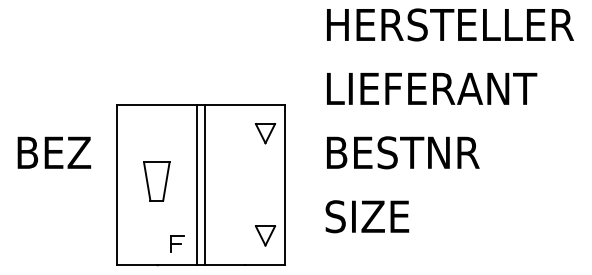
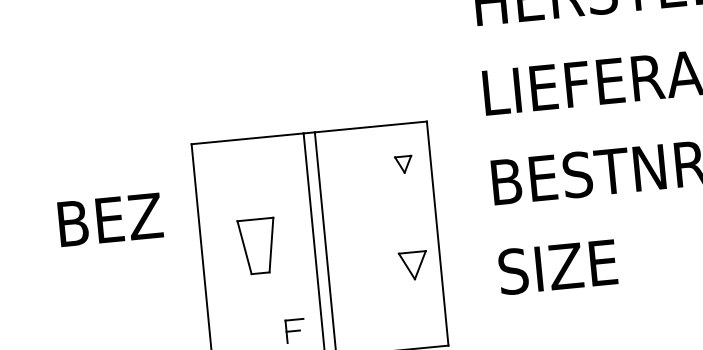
part: (265, 133) -> (403, 164), size x0.6
part: (265, 235) -> (413, 265), moved

